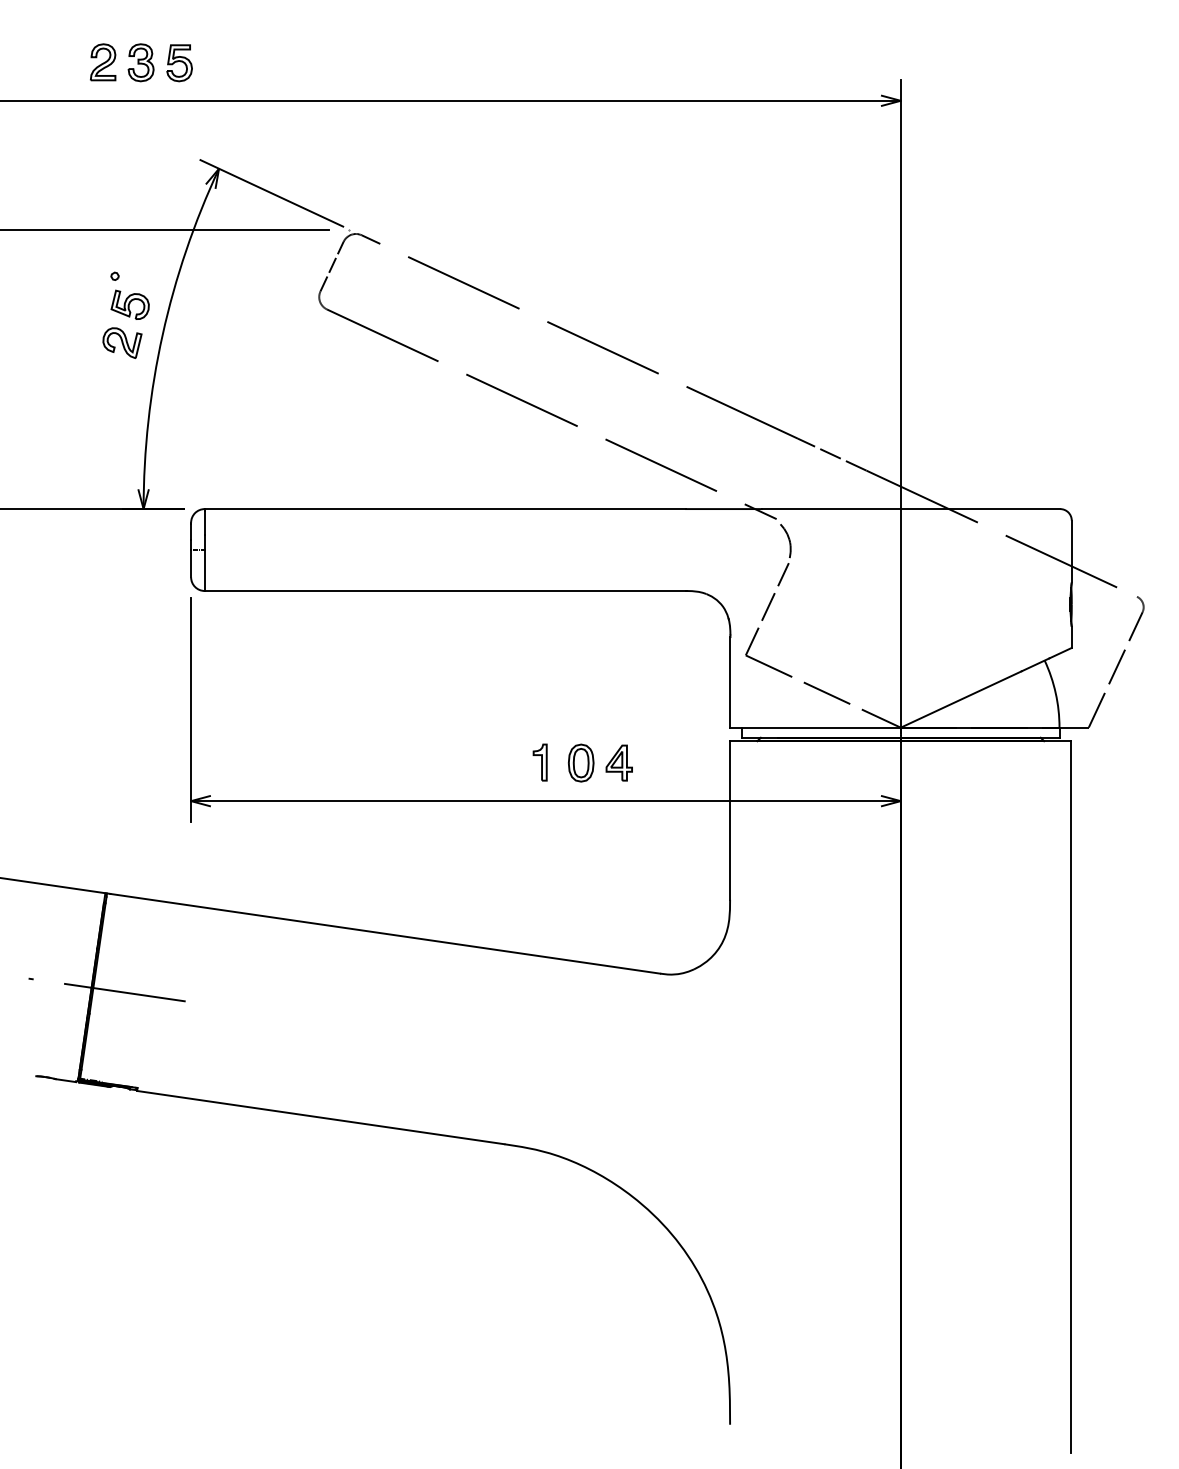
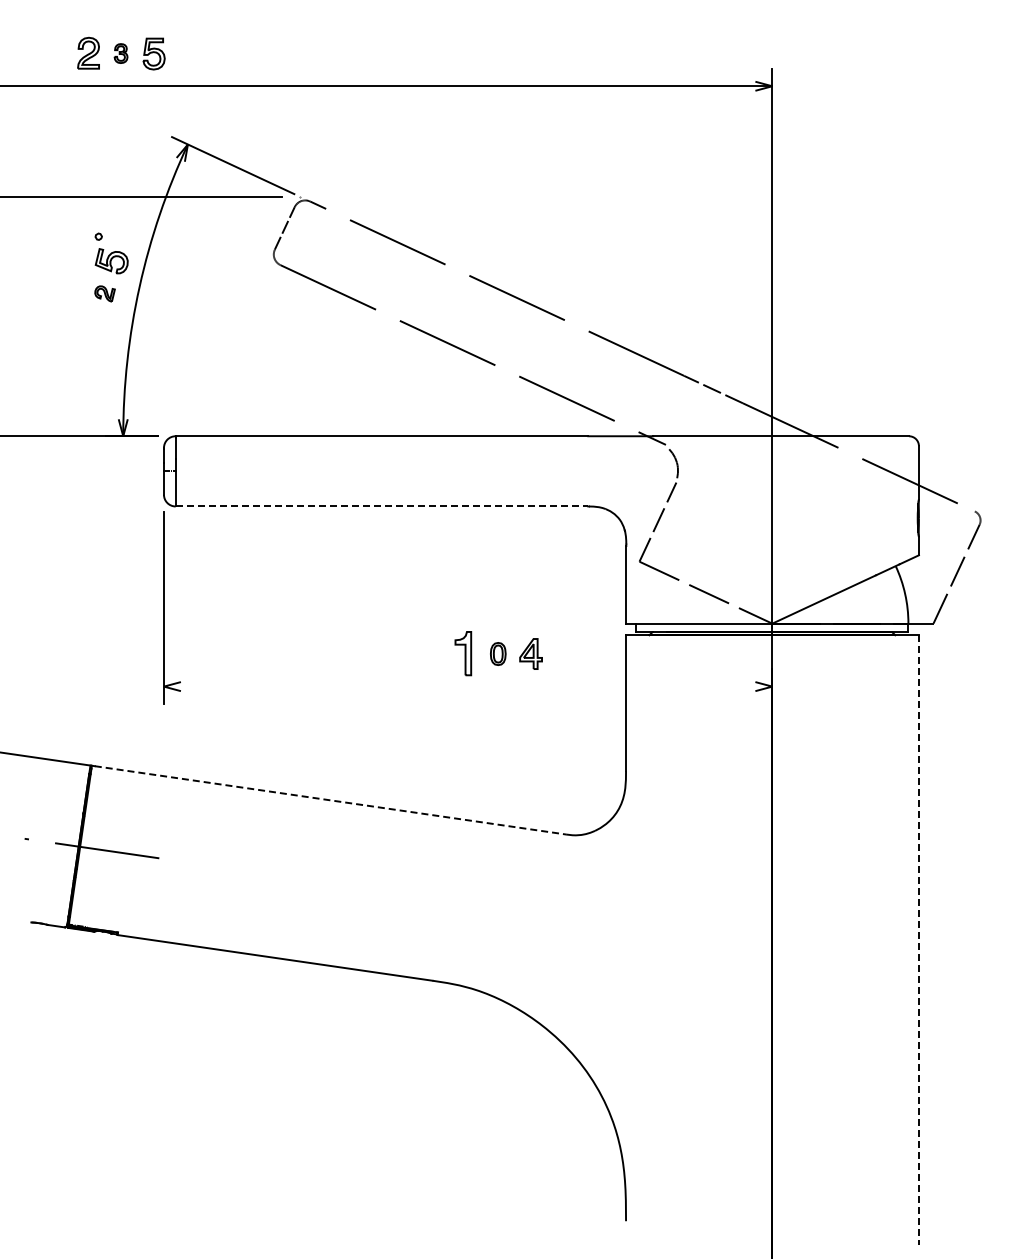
part: (140, 62) -> (120, 53), size x0.6
part: (121, 342) -> (104, 293), size x0.6
line: (446, 591) -> (382, 506), solid -> dashed
part: (539, 762) -> (462, 653), size x1.4
part: (580, 762) -> (497, 653), size x0.7
line: (545, 800) -> (467, 686), removed
line: (385, 933) -> (330, 800), solid -> dashed
line: (1071, 1097) -> (918, 940), solid -> dashed

